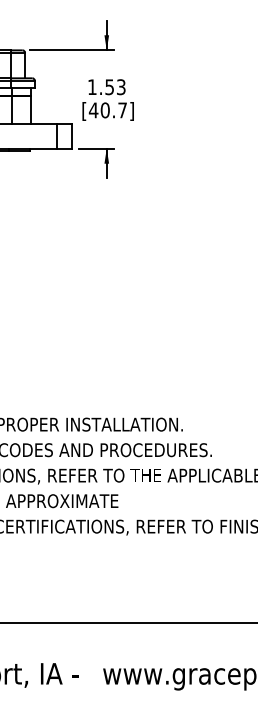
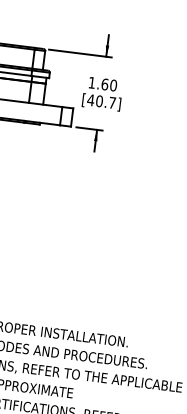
text: (115, 87) -> (109, 85), 1.53 -> 1.60

